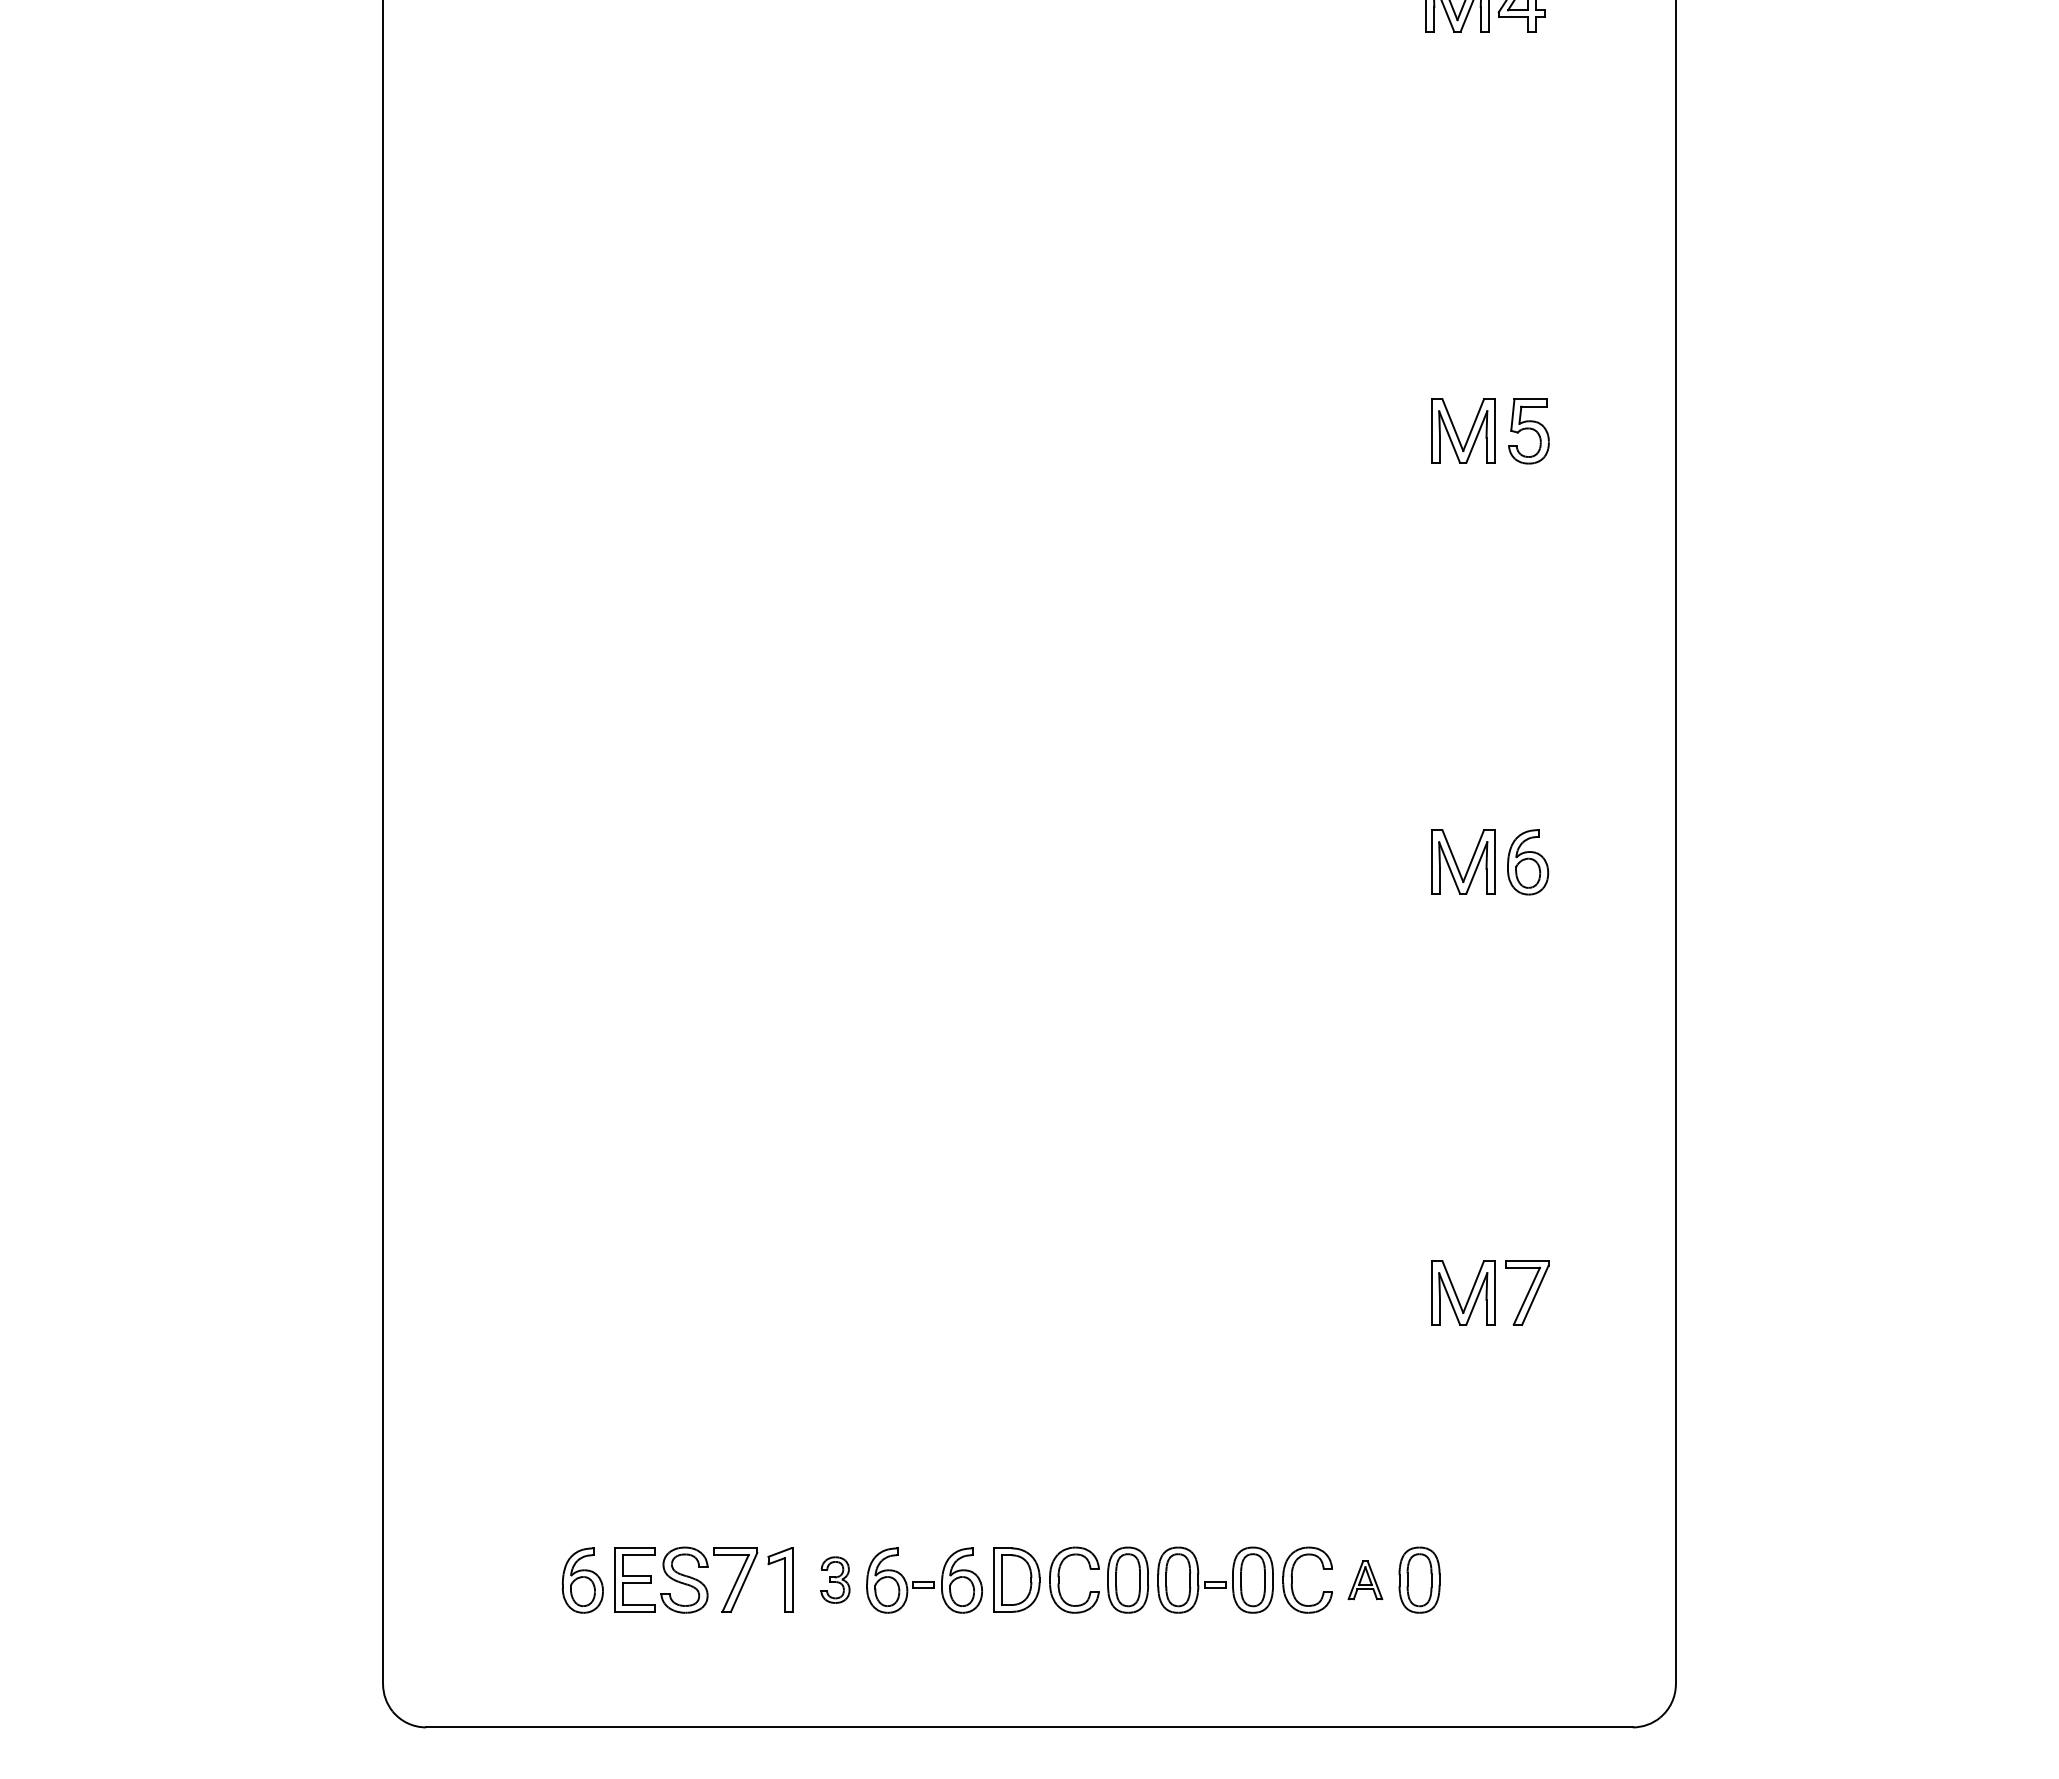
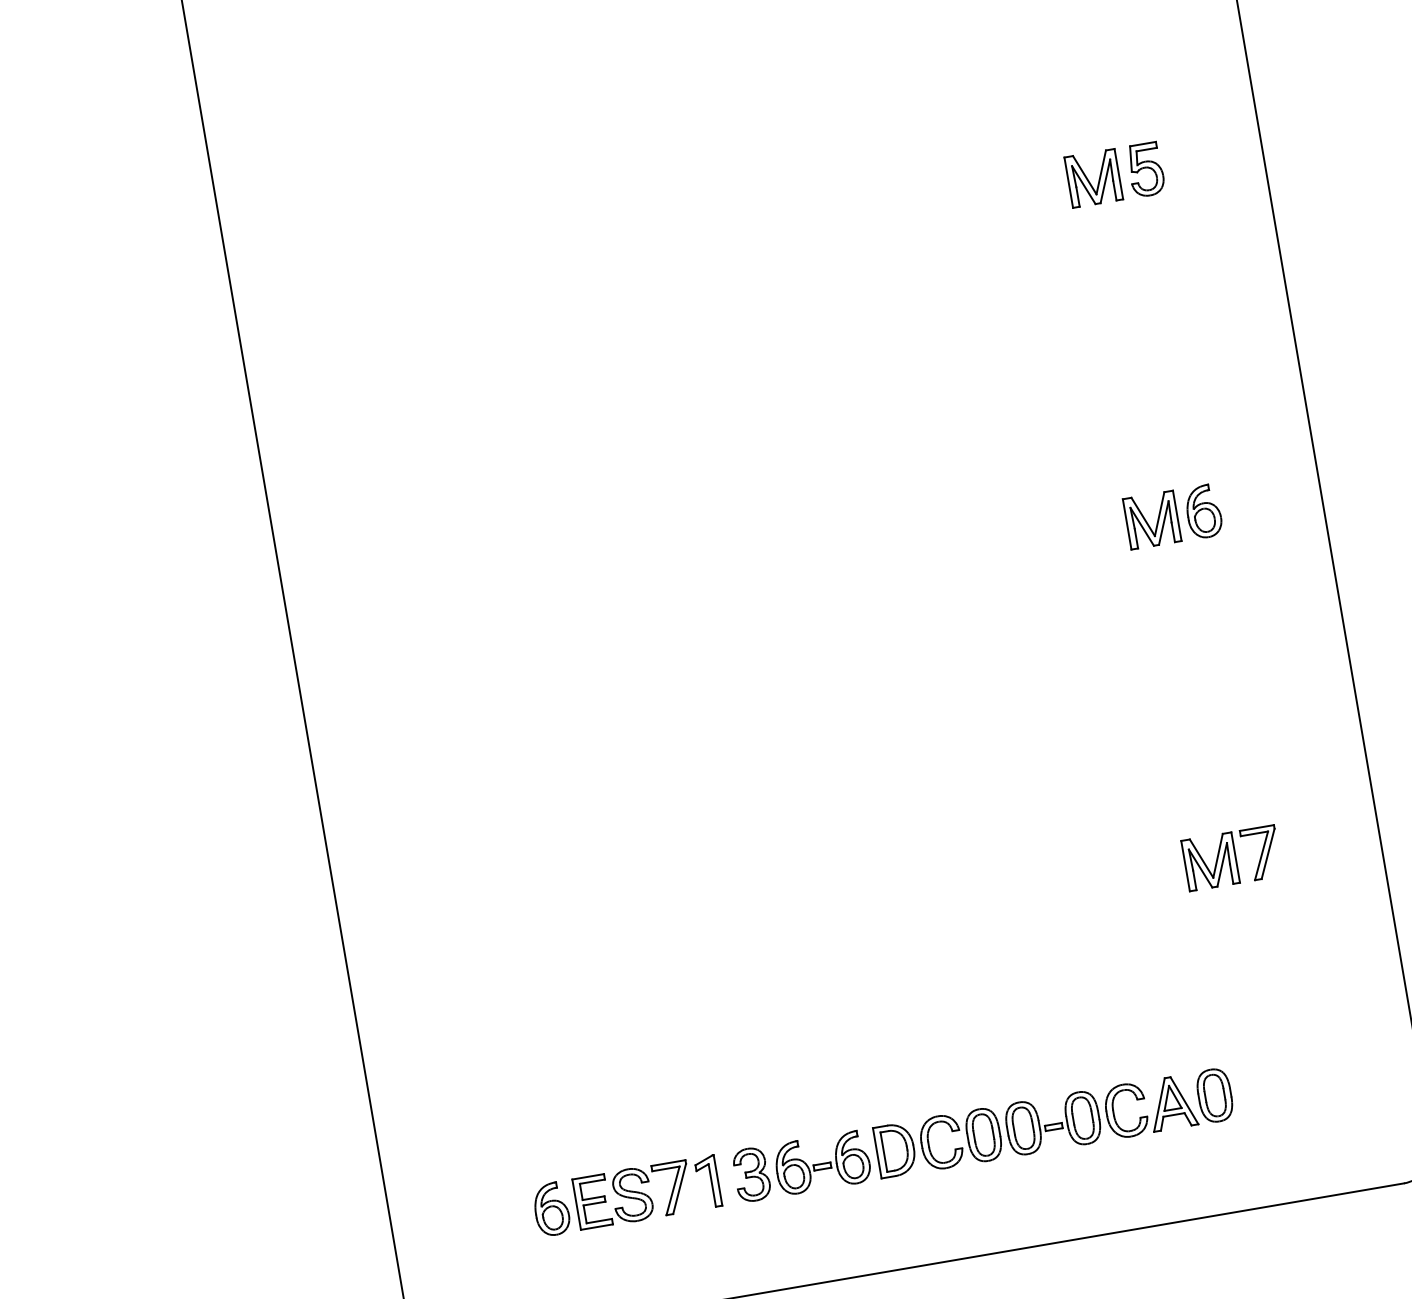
part: (835, 1579) -> (751, 1174), size x1.43
part: (1365, 1579) -> (1171, 1102), size x1.67

